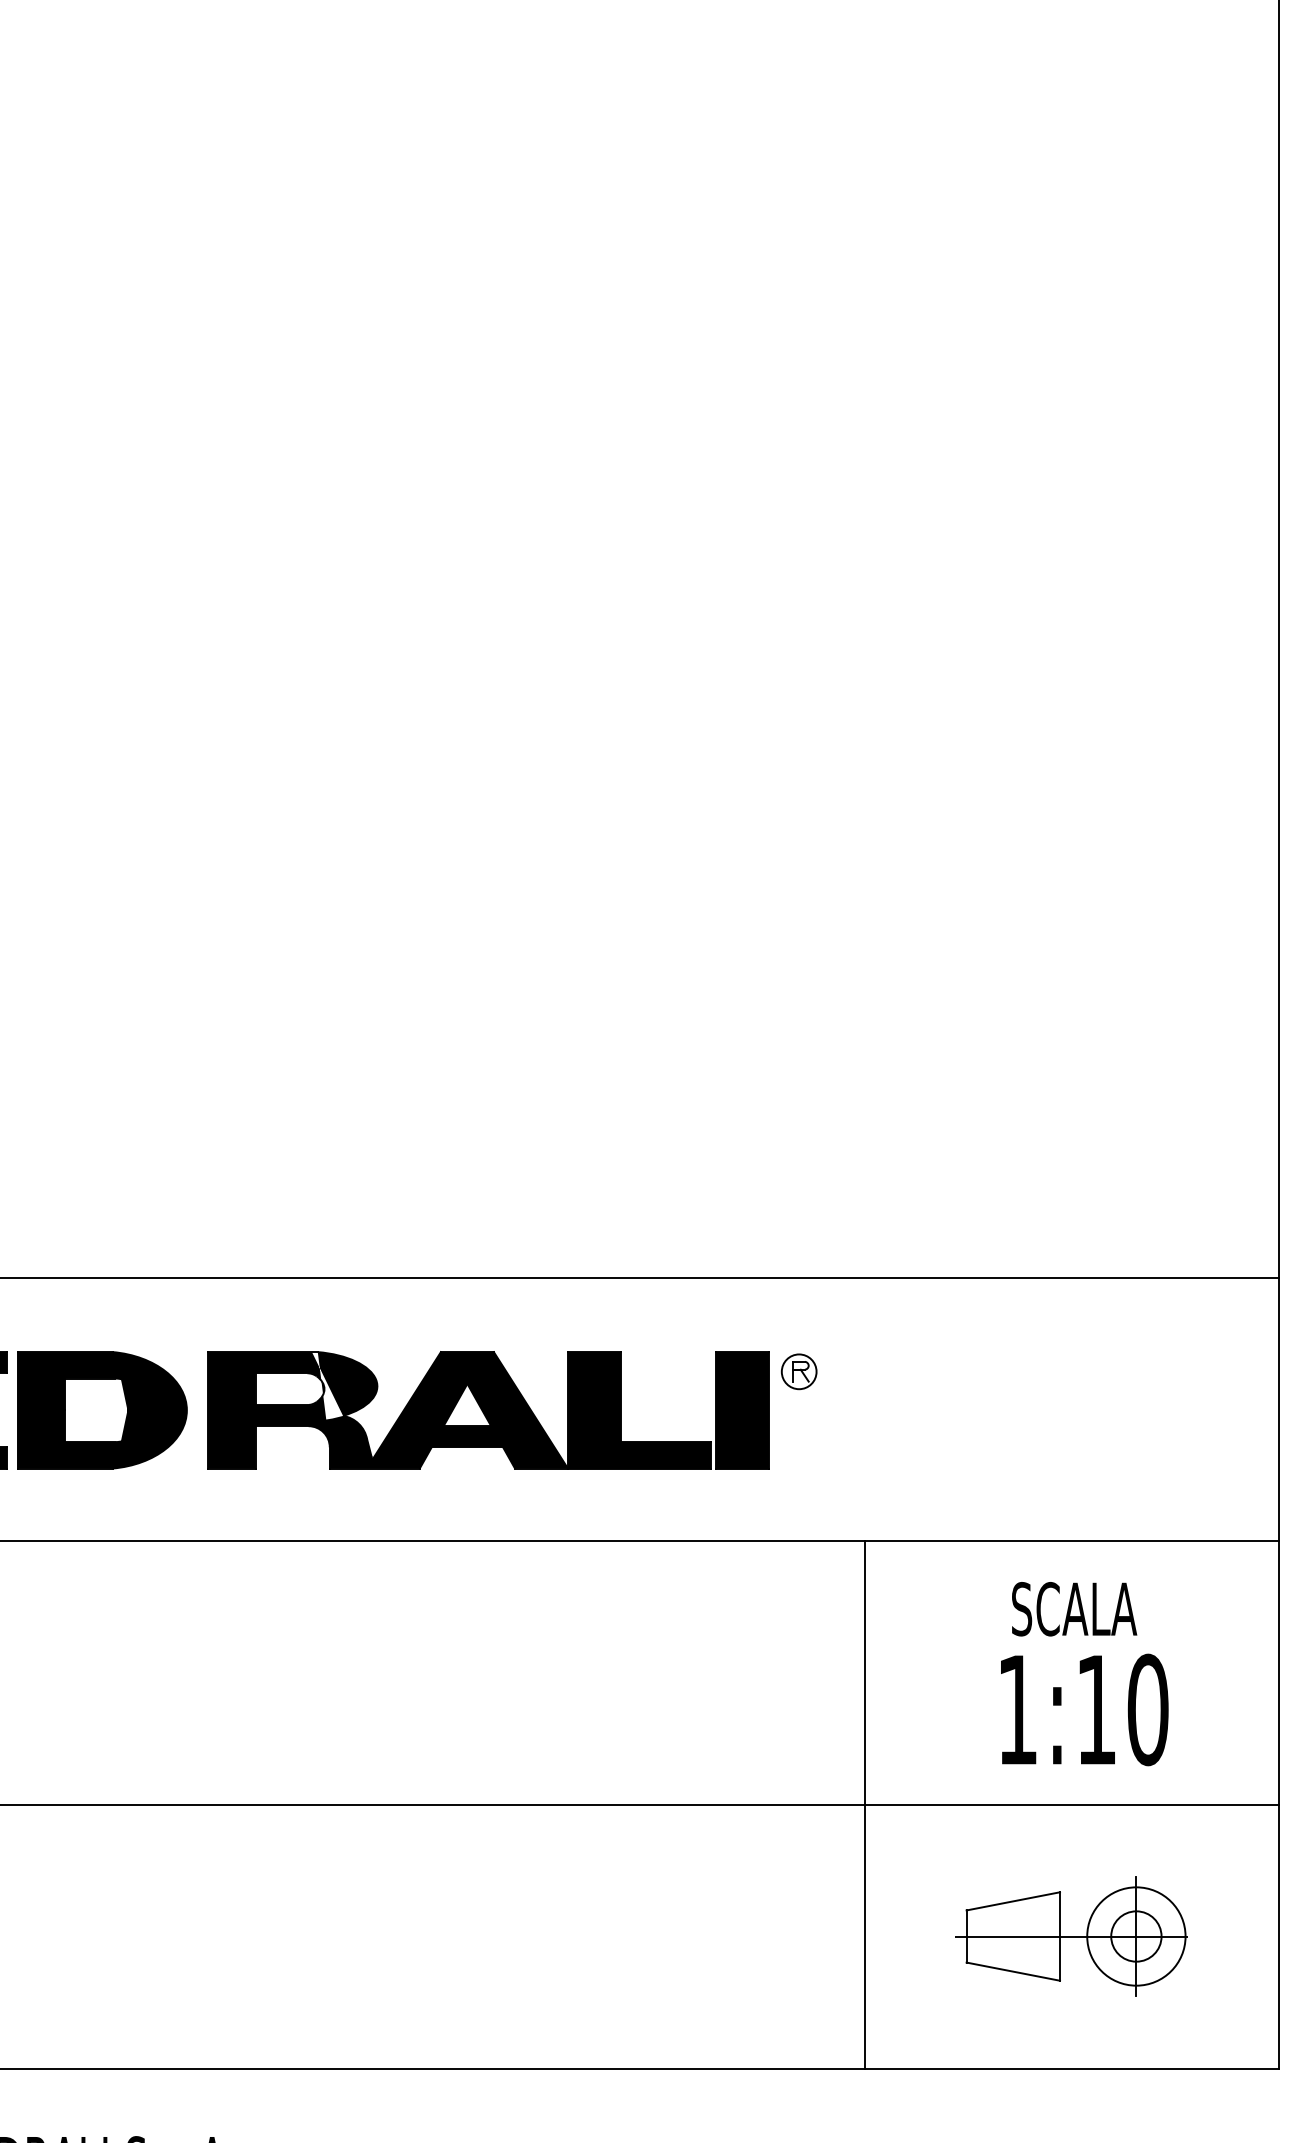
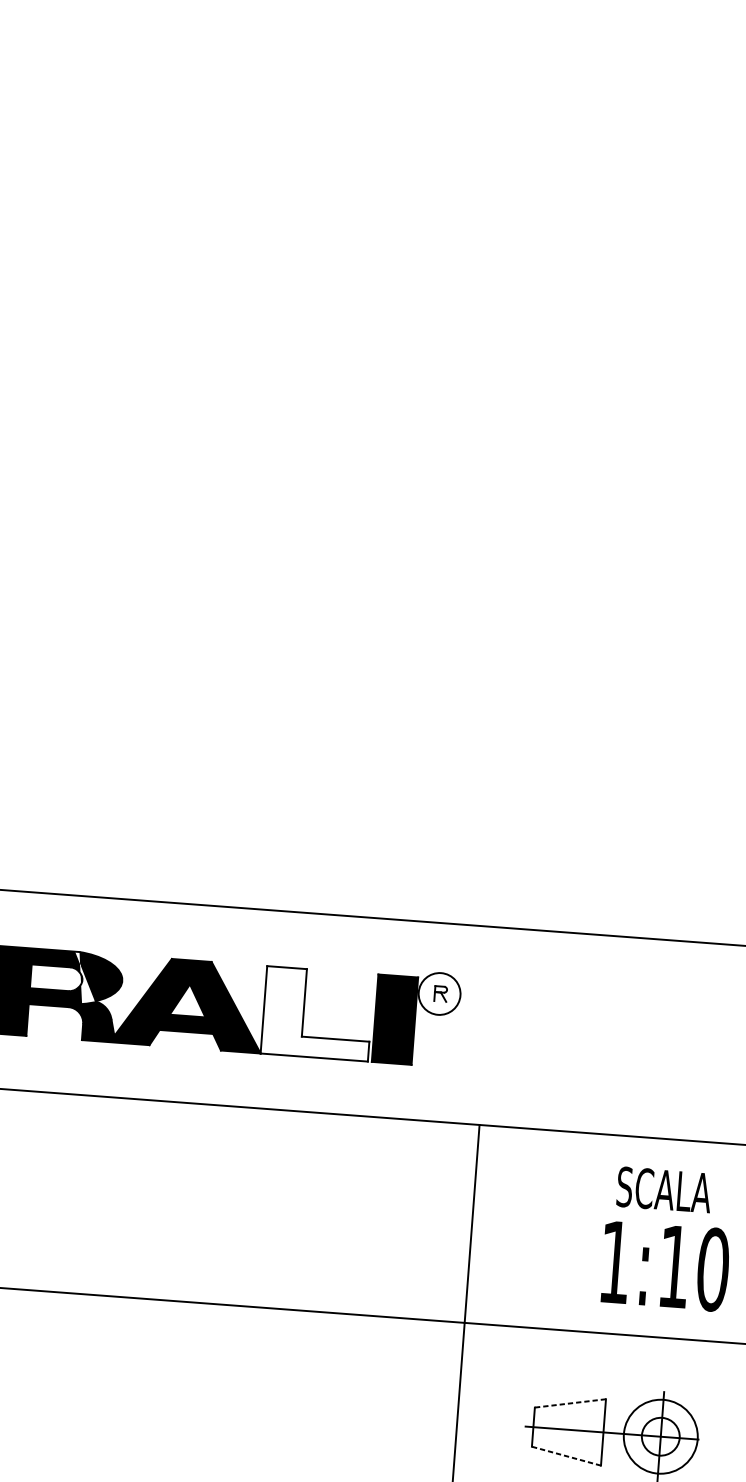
circle: (798, 1371) -> (439, 993), size x1.6
fill: (638, 1410) -> (316, 1013), removed
text: (1074, 1609) -> (664, 1190), moved
text: (1084, 1709) -> (665, 1265), moved
line: (1013, 1901) -> (570, 1403), solid -> dashed
line: (1013, 1971) -> (566, 1456), solid -> dashed

